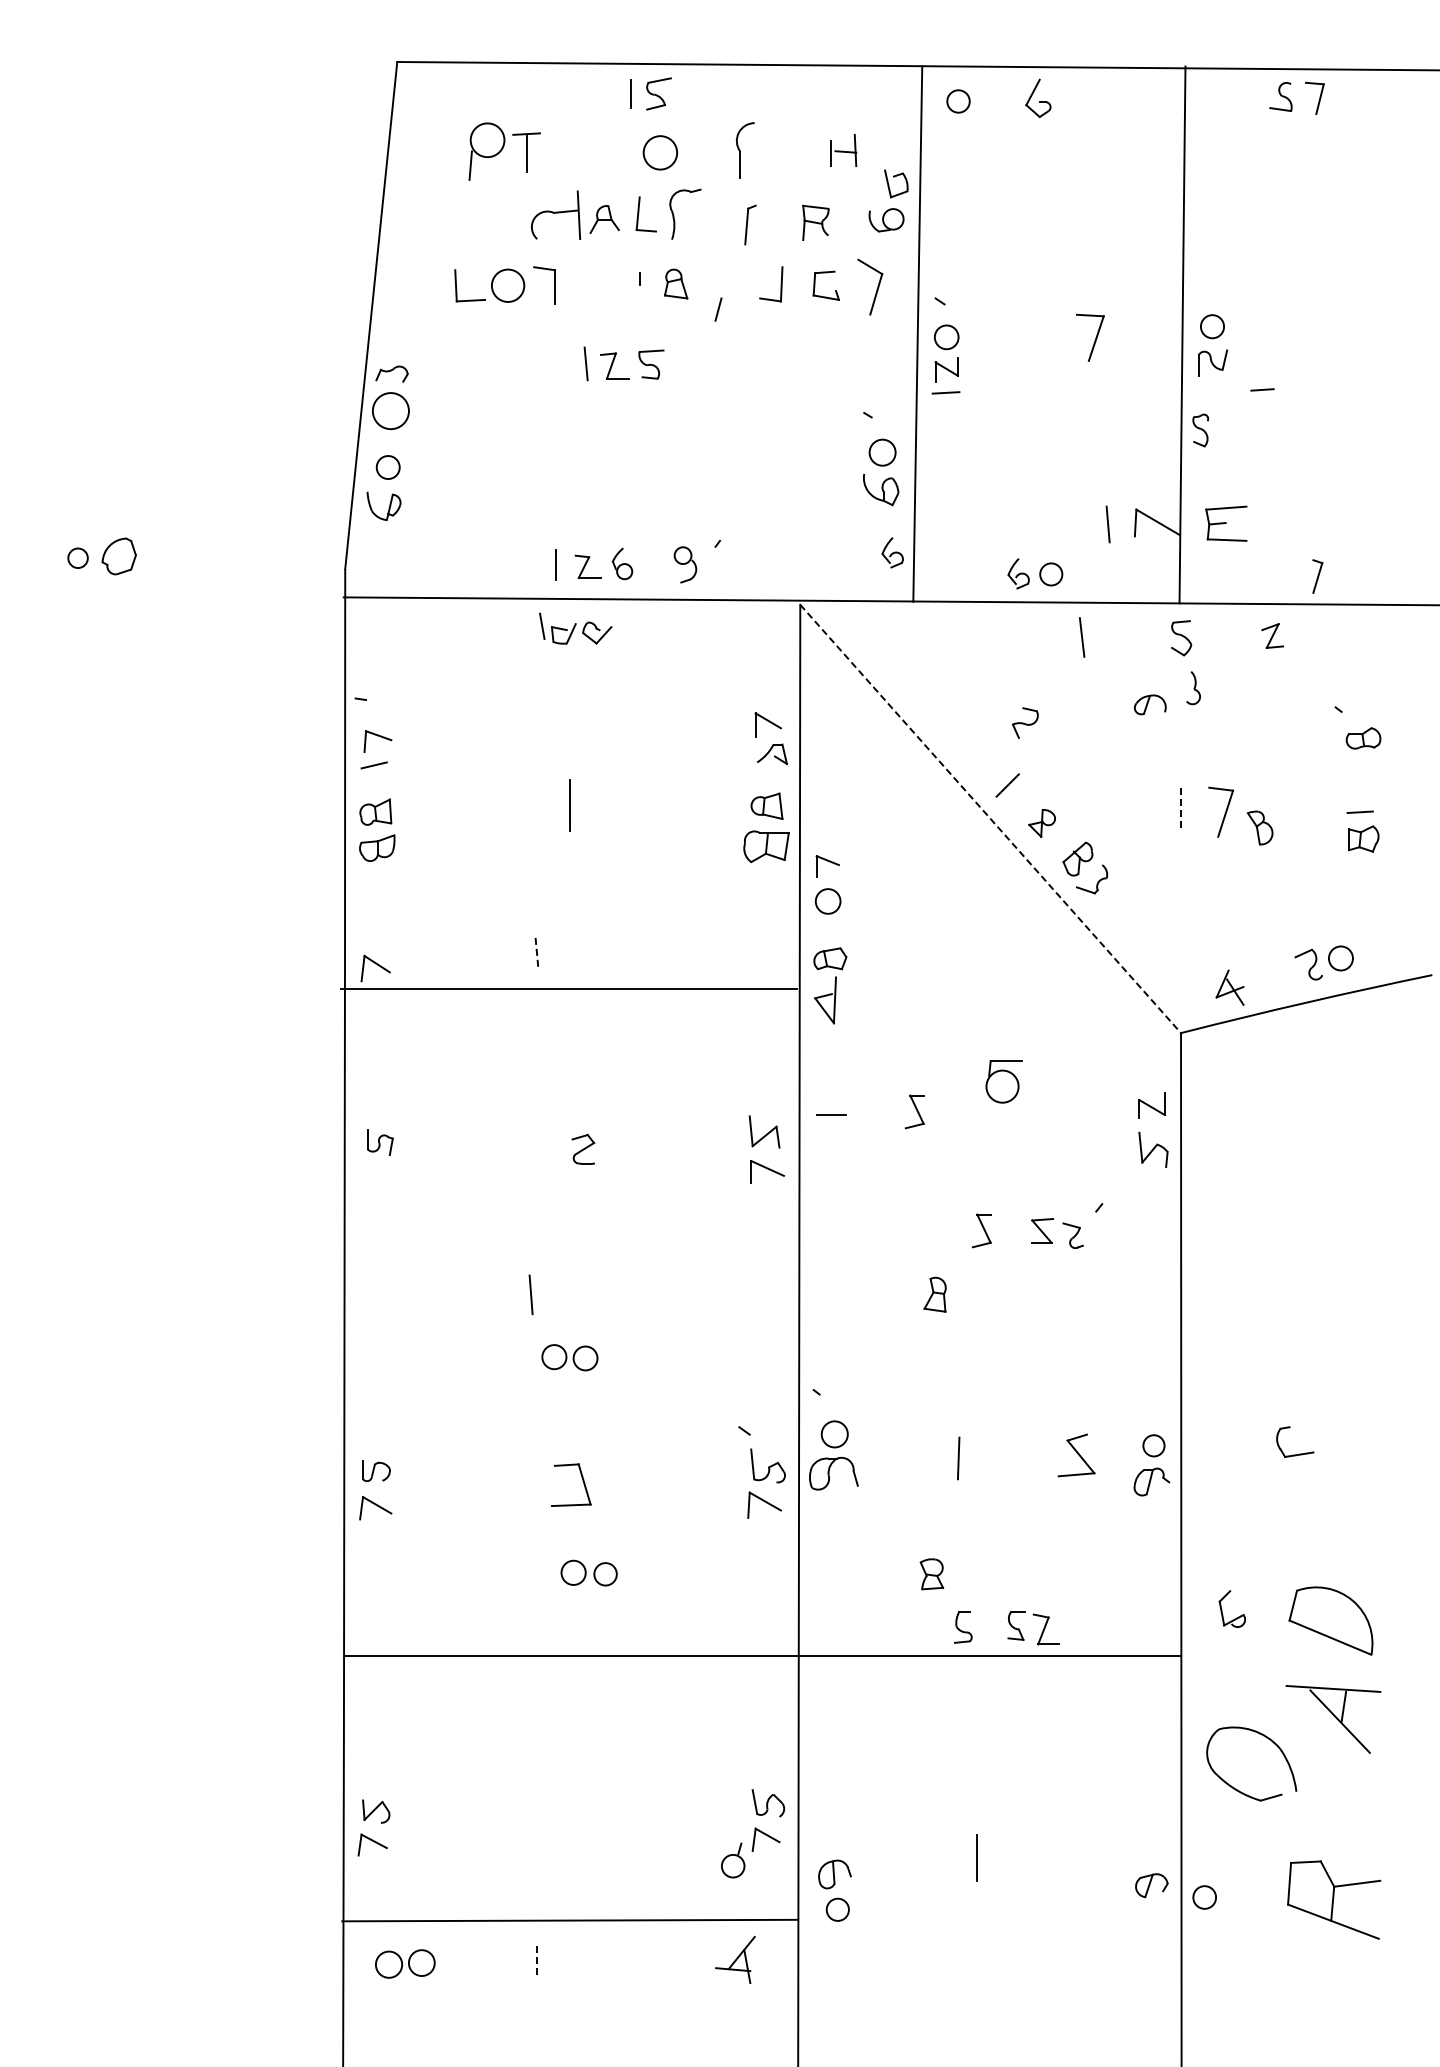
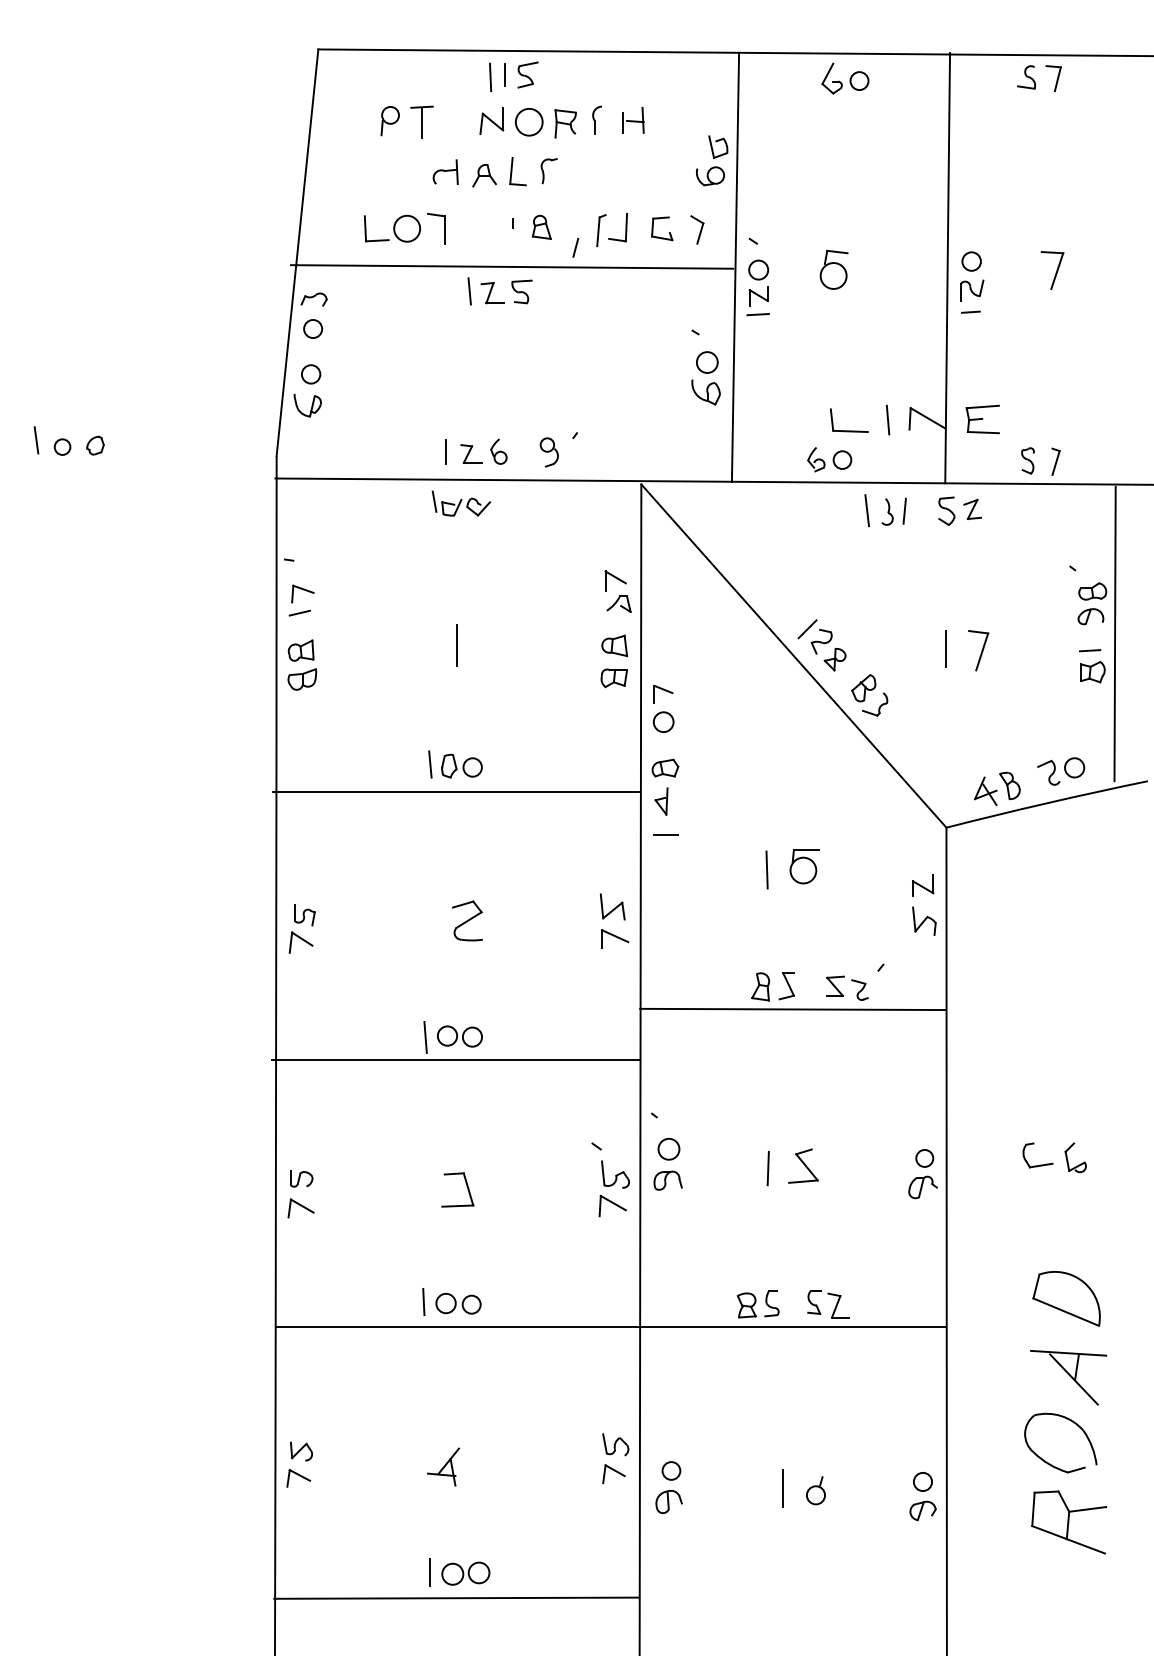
line: (611, 96) -> (490, 77), added
circle: (958, 101) -> (859, 81), moved
part: (486, 150) -> (389, 120), size x0.62
part: (745, 150) -> (597, 120), size x0.62
part: (843, 150) -> (633, 120), moved
part: (613, 151) -> (491, 121), added
part: (684, 213) -> (548, 170), size x0.62
part: (556, 214) -> (445, 171), size x0.62
part: (815, 222) -> (565, 123), moved
part: (750, 224) -> (601, 230), moved
part: (869, 287) -> (696, 230), size x0.62
line: (638, 333) -> (511, 267), added
part: (1040, 336) -> (833, 269), added
part: (1090, 337) -> (1052, 270), moved
line: (1262, 389) -> (970, 311), moved
circle: (390, 410) -> (312, 328), size x0.62
part: (1200, 430) -> (1027, 460), moved
part: (1059, 537) -> (849, 430), added
line: (45, 549) -> (36, 440), added
part: (892, 552) -> (715, 442), removed
part: (118, 556) -> (94, 445), size x0.62
part: (1272, 635) -> (972, 509), moved
line: (1128, 637) -> (904, 510), added
part: (1193, 688) -> (887, 512), moved
part: (1150, 704) -> (1091, 616), moved
part: (1025, 722) -> (821, 641), moved
line: (1391, 791) -> (1115, 634), added
line: (1181, 810) -> (946, 649), dashed -> solid
line: (990, 818) -> (793, 655), dashed -> solid
part: (1260, 827) -> (1010, 785), moved
part: (766, 846) -> (614, 678), size x0.71
line: (537, 954) -> (430, 764), dashed -> solid
part: (576, 956) -> (461, 766), added
part: (375, 968) -> (300, 942), moved
part: (825, 1000) -> (661, 801), size x0.71
line: (956, 1085) -> (766, 869), added
part: (914, 1111) -> (732, 890), removed
line: (831, 1114) -> (666, 834), moved
part: (583, 1149) -> (467, 920), size x1.67
line: (988, 1259) -> (792, 1009), added
part: (934, 1294) -> (760, 986), moved
line: (568, 1323) -> (455, 1060), added
part: (569, 1357) -> (459, 1036), moved
part: (1076, 1455) -> (803, 1166), moved
part: (833, 1473) -> (667, 1180), size x0.71
part: (588, 1572) -> (457, 1303), moved
part: (931, 1574) -> (746, 1305), moved
part: (1222, 1609) -> (1067, 1158), moved
line: (528, 1624) -> (423, 1301), added
part: (1266, 1738) -> (1072, 1422), moved
part: (733, 1860) -> (816, 1490), moved
circle: (1204, 1897) -> (922, 1481), moved
circle: (837, 1909) -> (671, 1470), moved
line: (569, 1920) -> (456, 1598), moved
part: (735, 1959) -> (443, 1466), moved
part: (405, 1963) -> (466, 1573), moved
line: (537, 1963) -> (430, 1573), dashed -> solid

